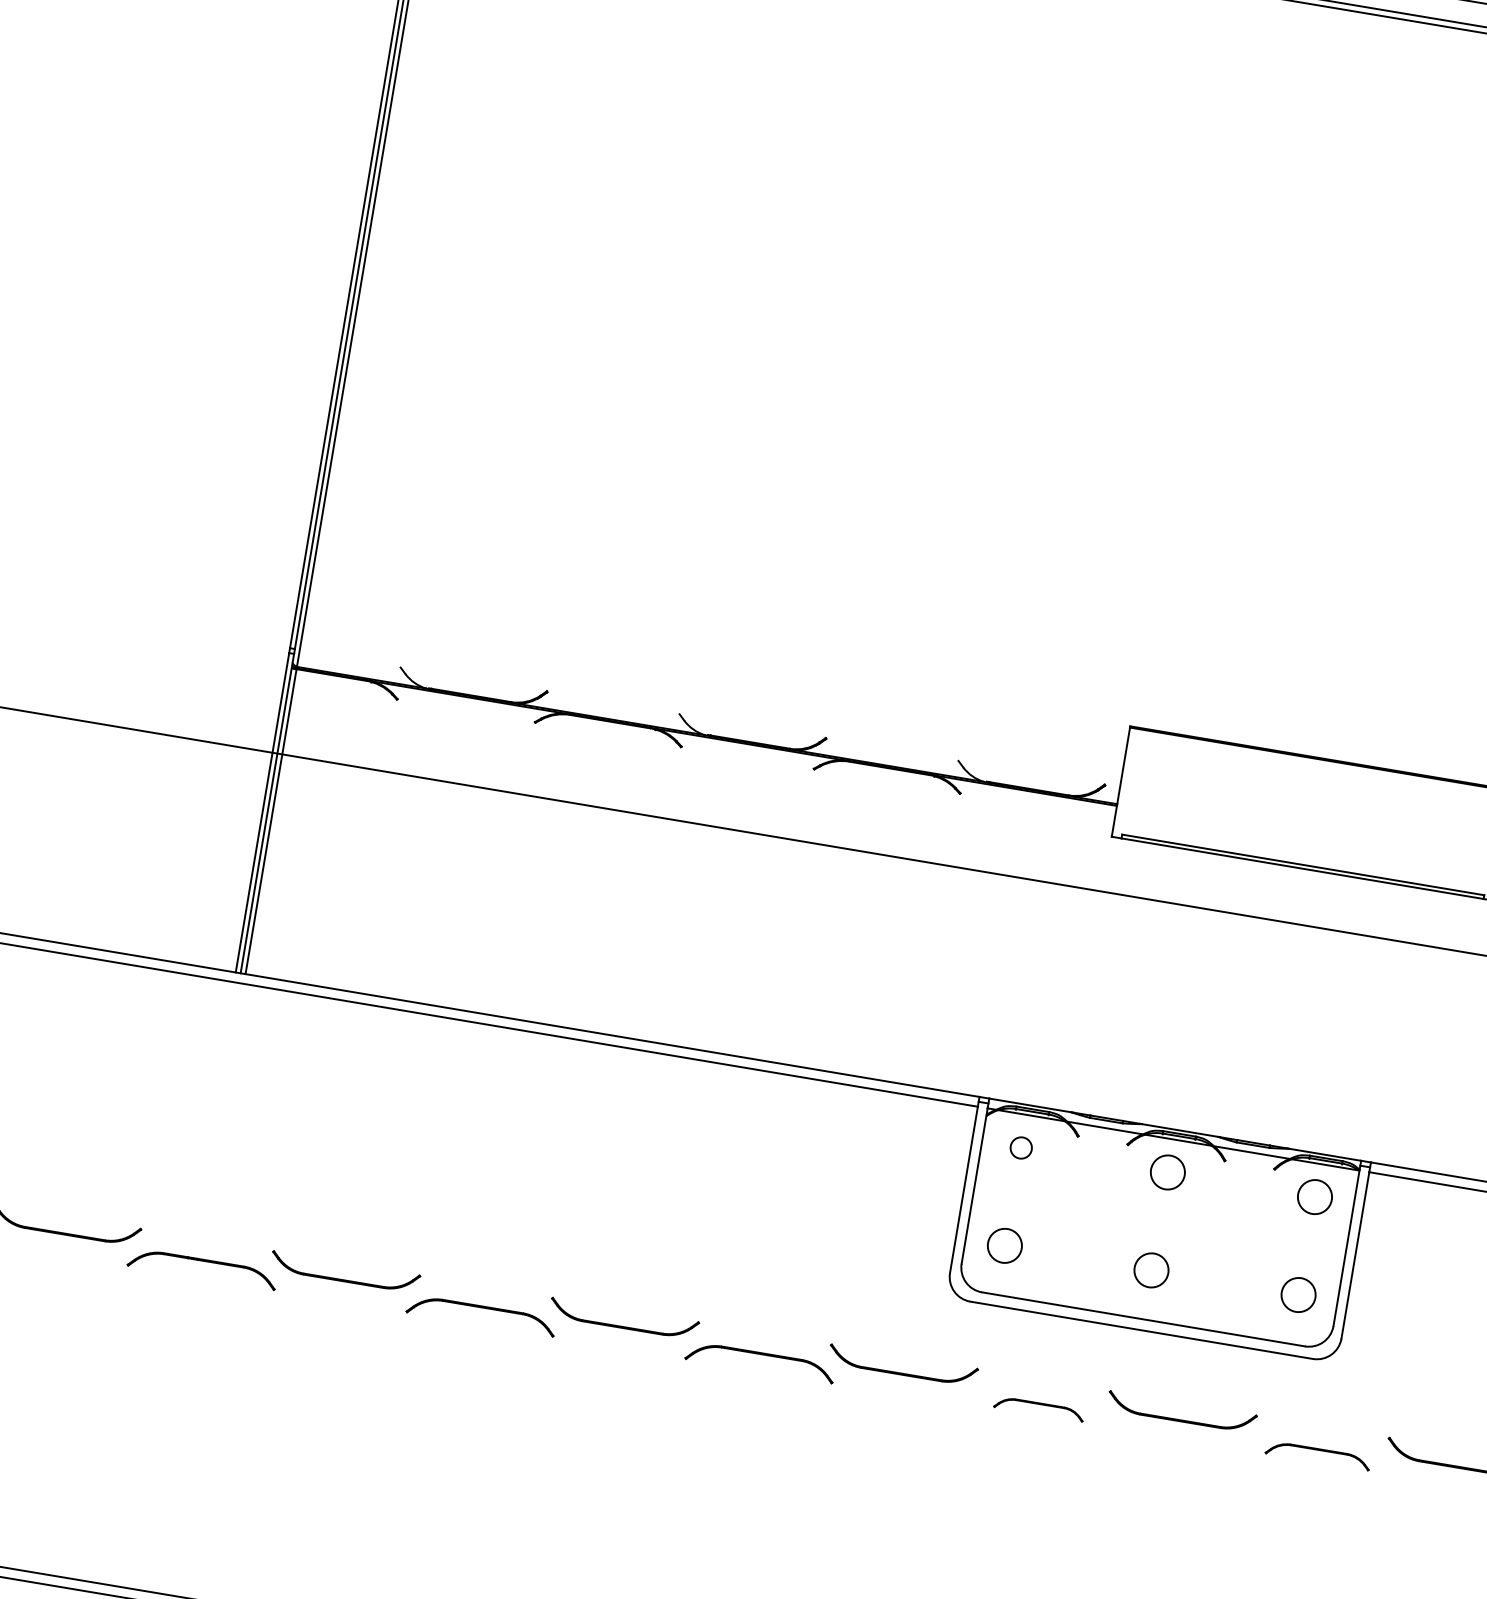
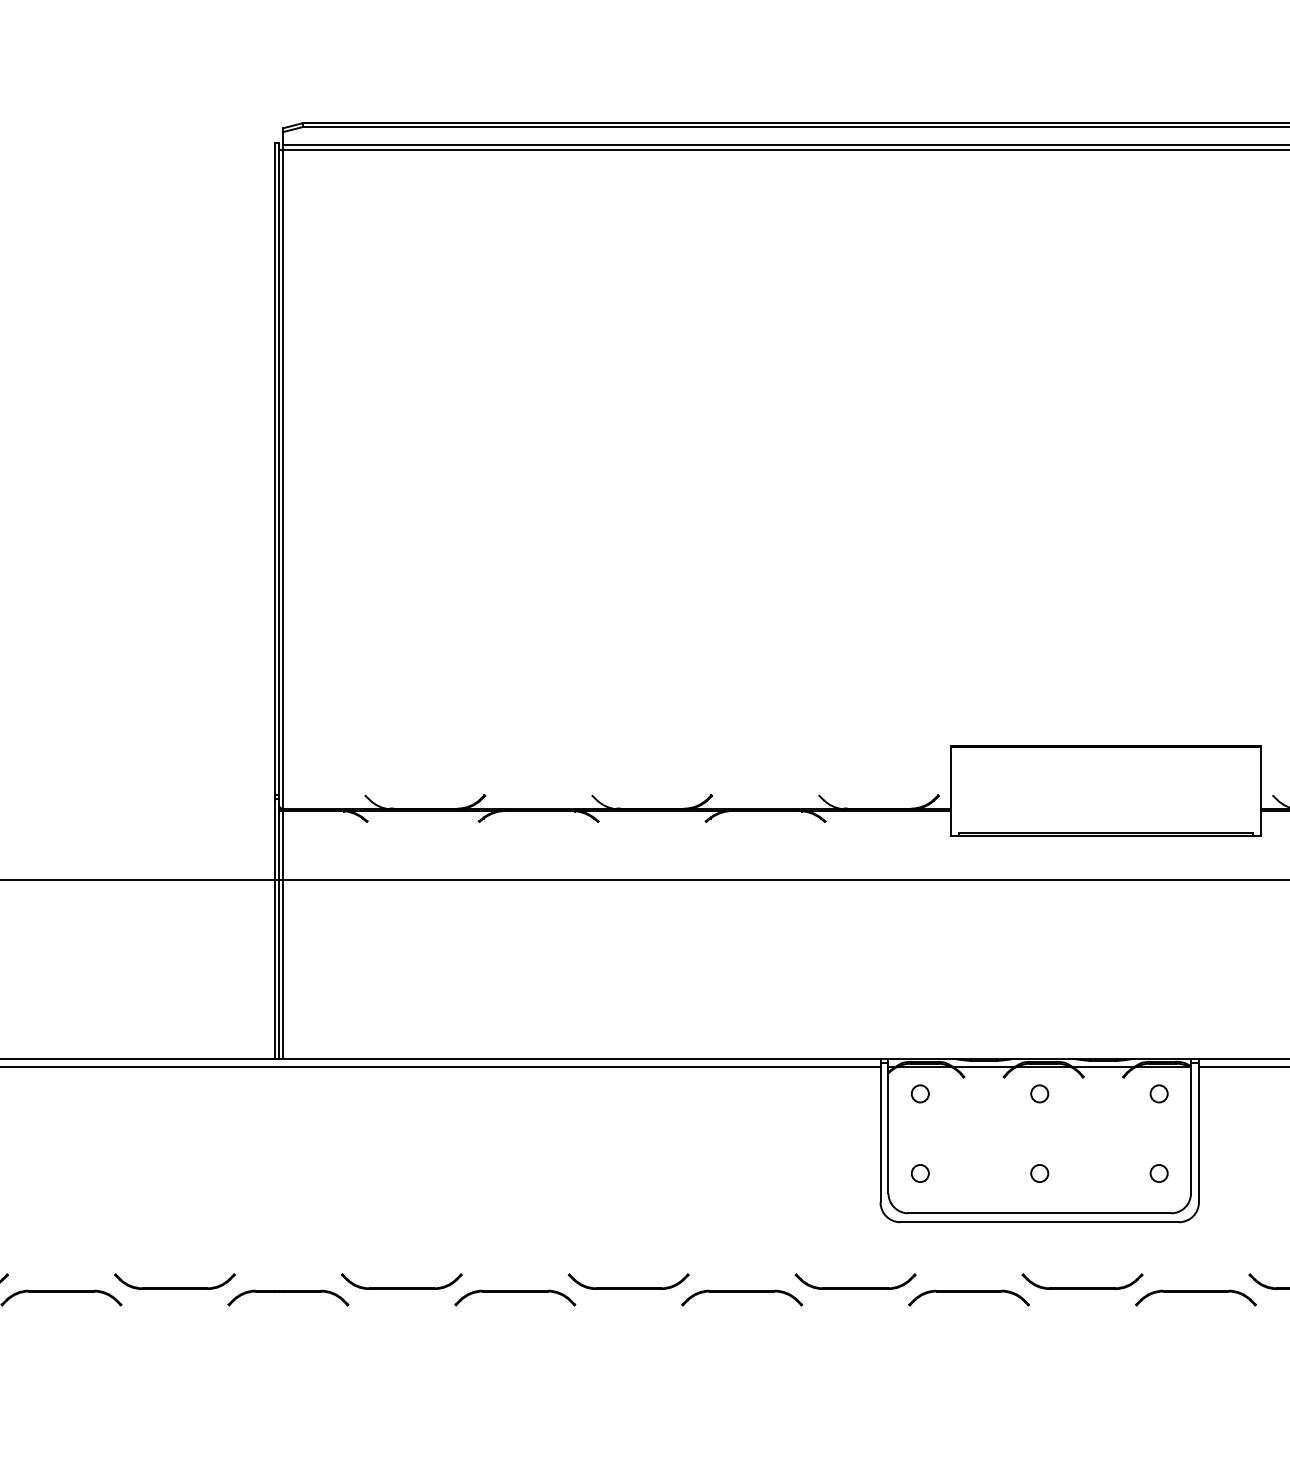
circle: (1167, 1172) -> (1039, 1093), size x0.62
circle: (1314, 1196) -> (1158, 1093), size x0.62
circle: (1003, 1245) -> (919, 1173), size x0.62
circle: (1151, 1270) -> (1039, 1173), size x0.62
circle: (1297, 1294) -> (1158, 1173), size x0.62
part: (1038, 1408) -> (968, 1297), size x1.67
part: (1317, 1454) -> (1195, 1297), size x1.43

